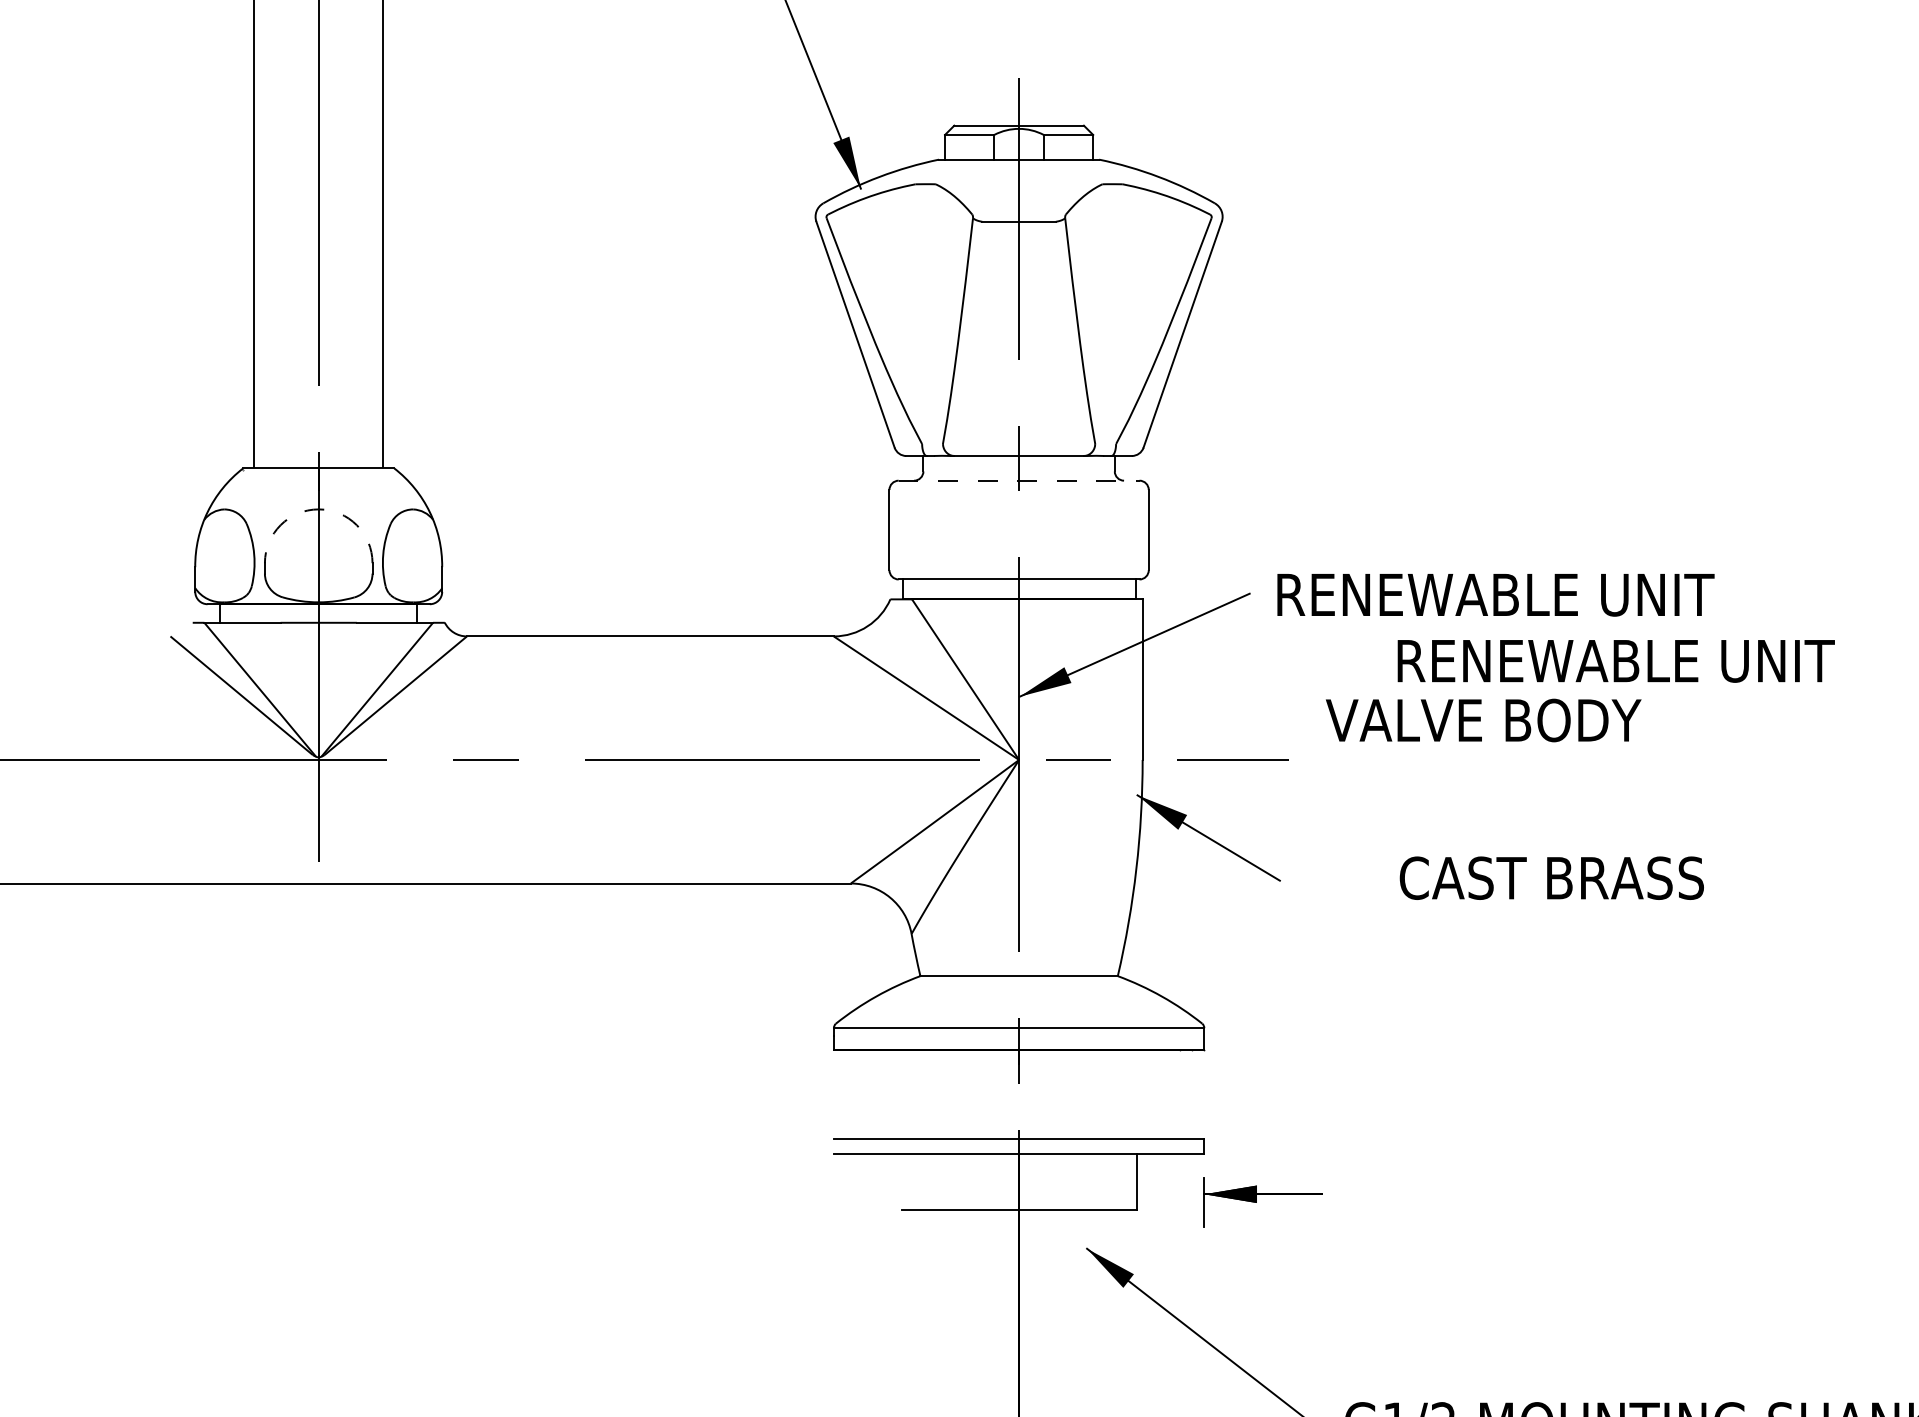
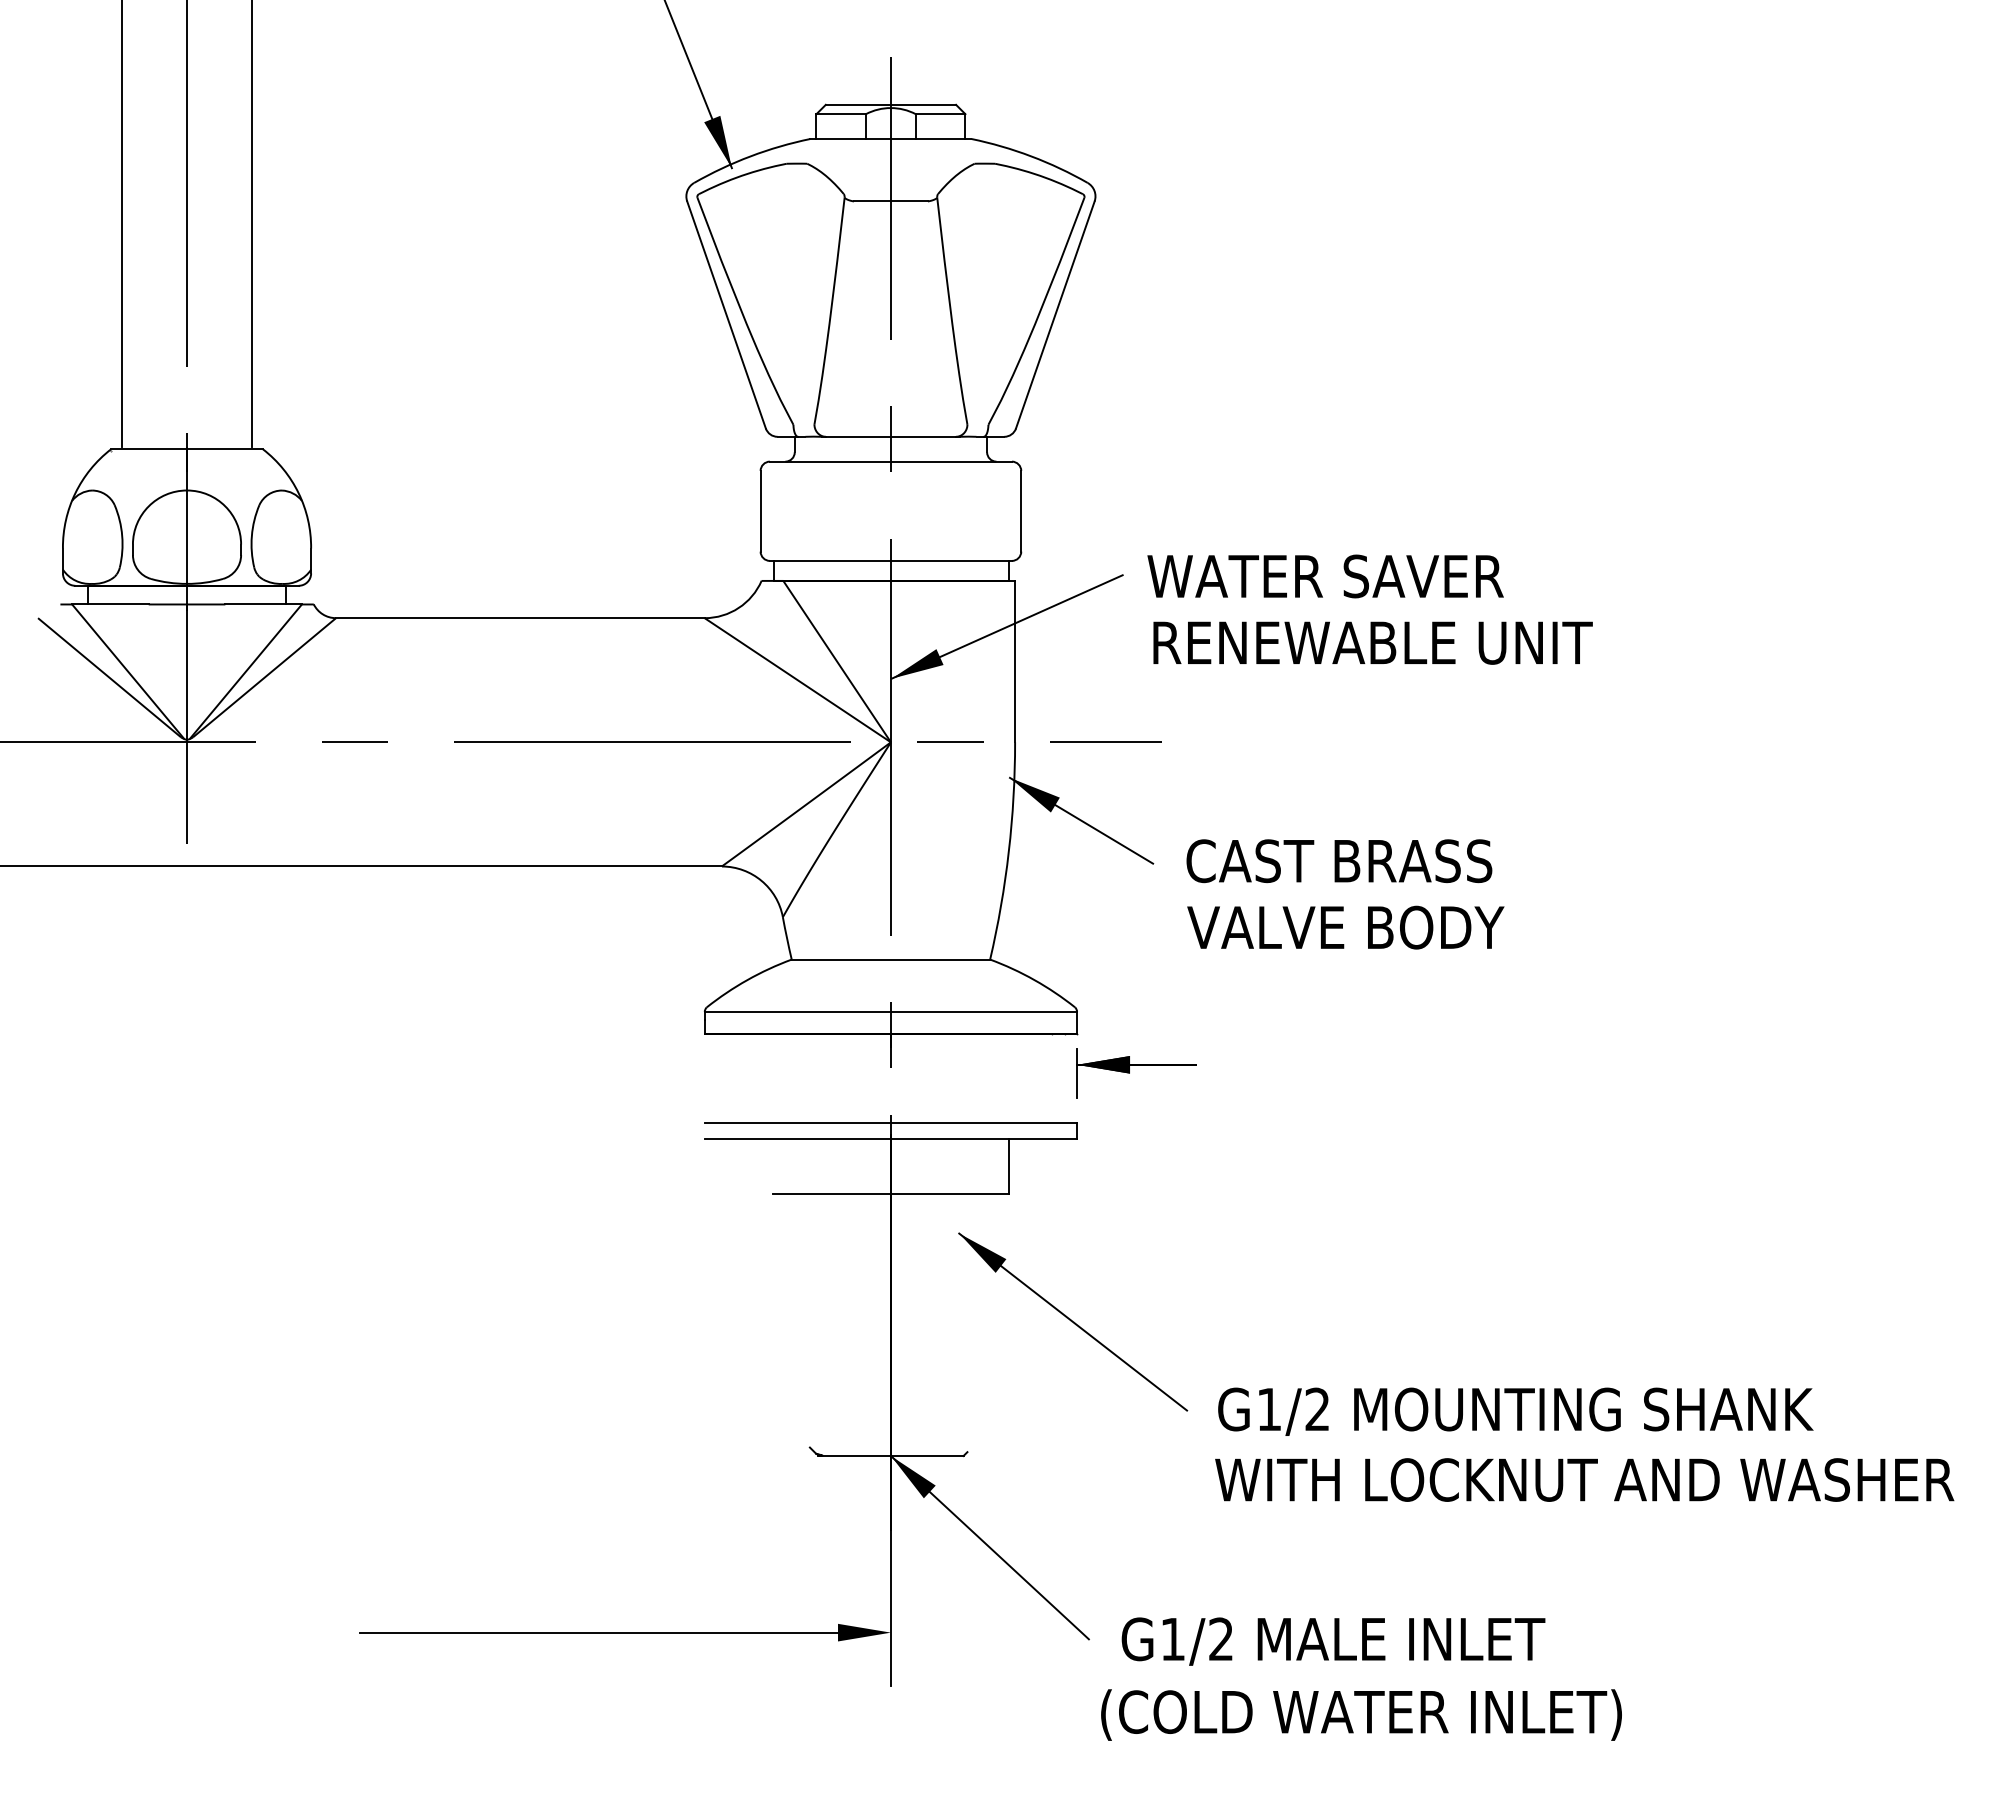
line: (1019, 480) -> (891, 461), dashed -> solid
arc: (319, 509) -> (187, 490), dashed -> solid
text: (1494, 594) -> (1368, 576), RENEWABLE UNIT -> WATER SAVER
text: (1615, 660) -> (1372, 642), moved
text: (1483, 720) -> (1345, 927), moved
text: (1551, 878) -> (1339, 861), moved
part: (1256, 1202) -> (1129, 1073), moved

